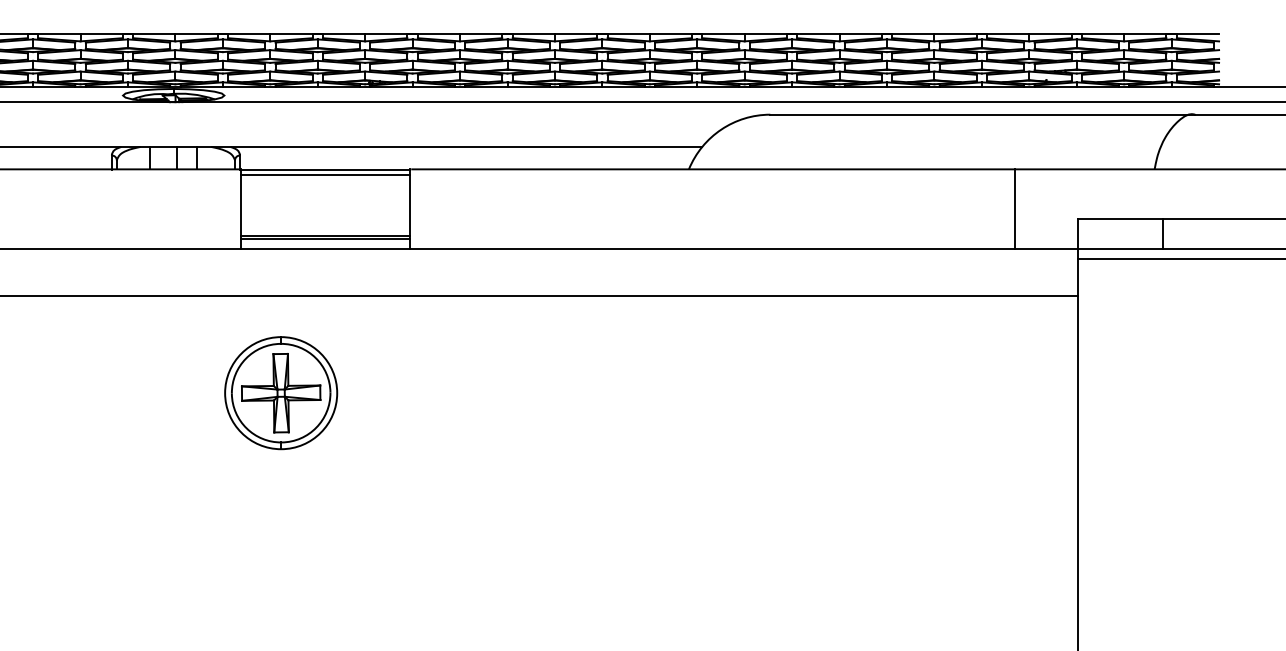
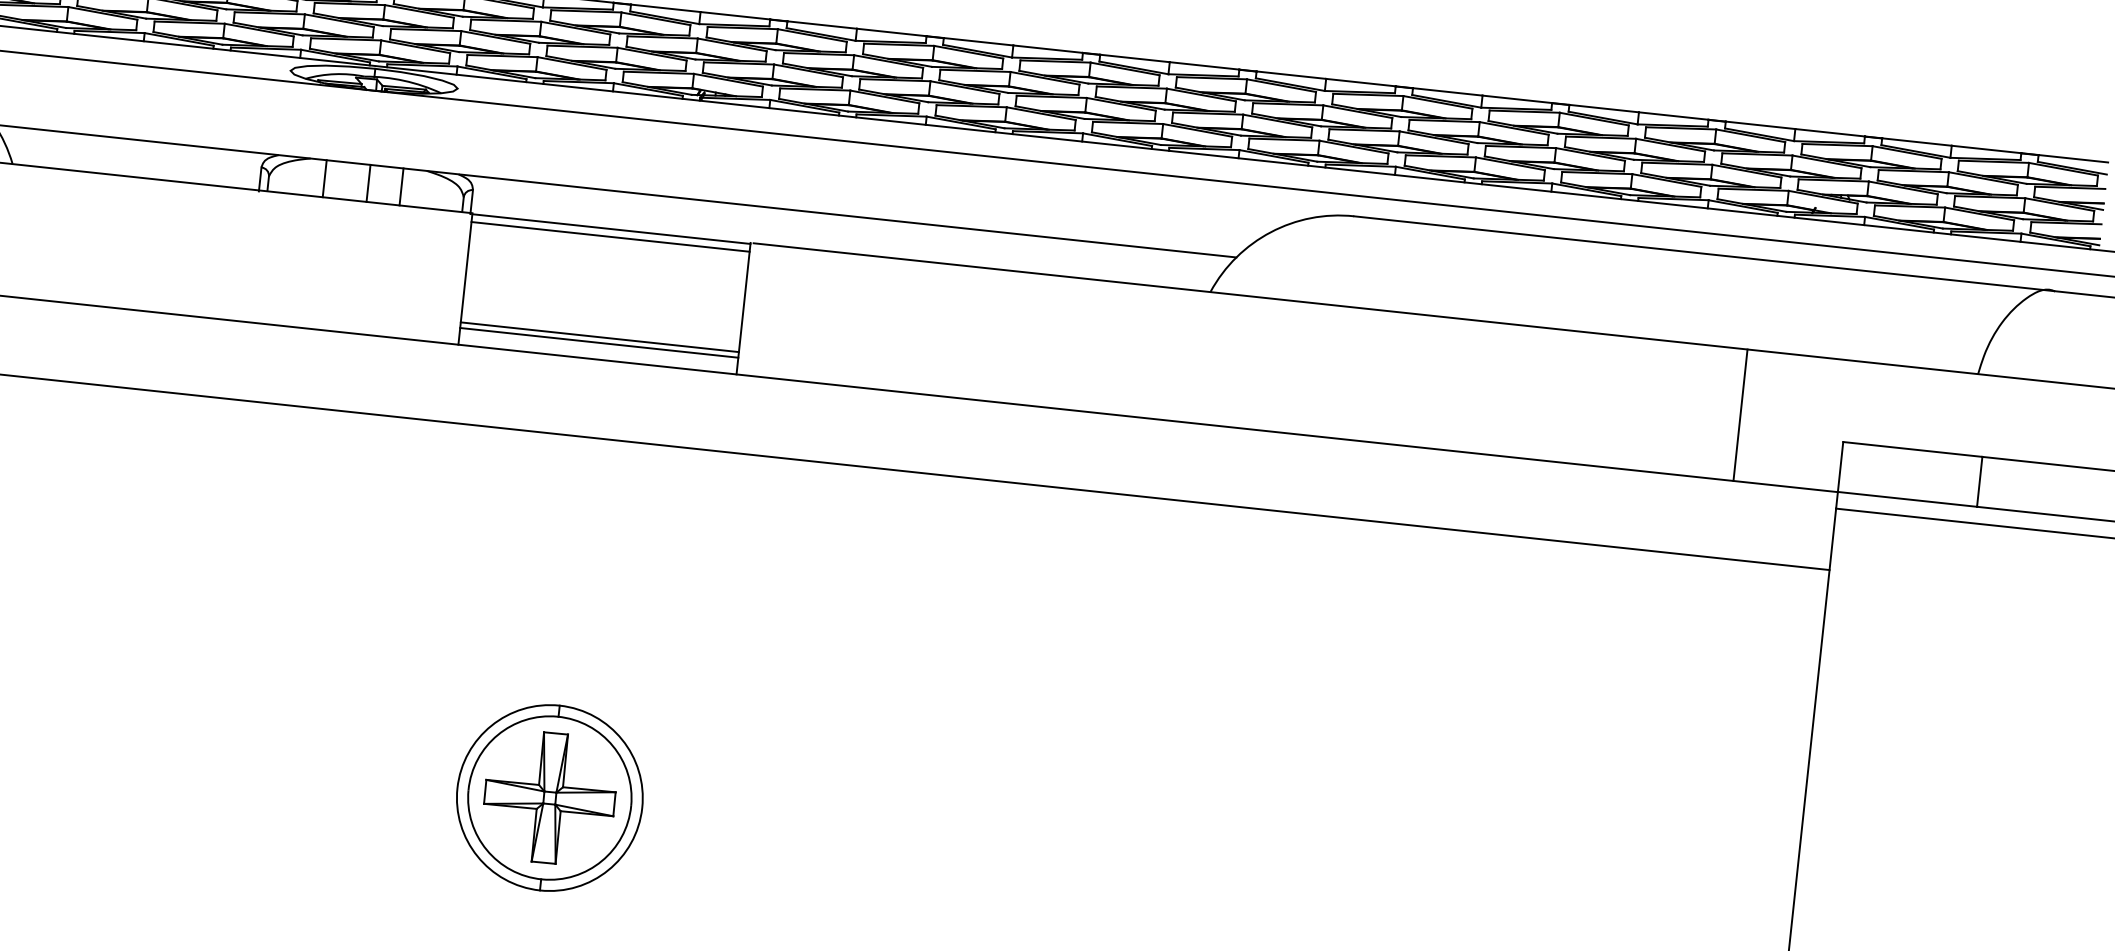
part: (281, 393) -> (550, 798), moved

